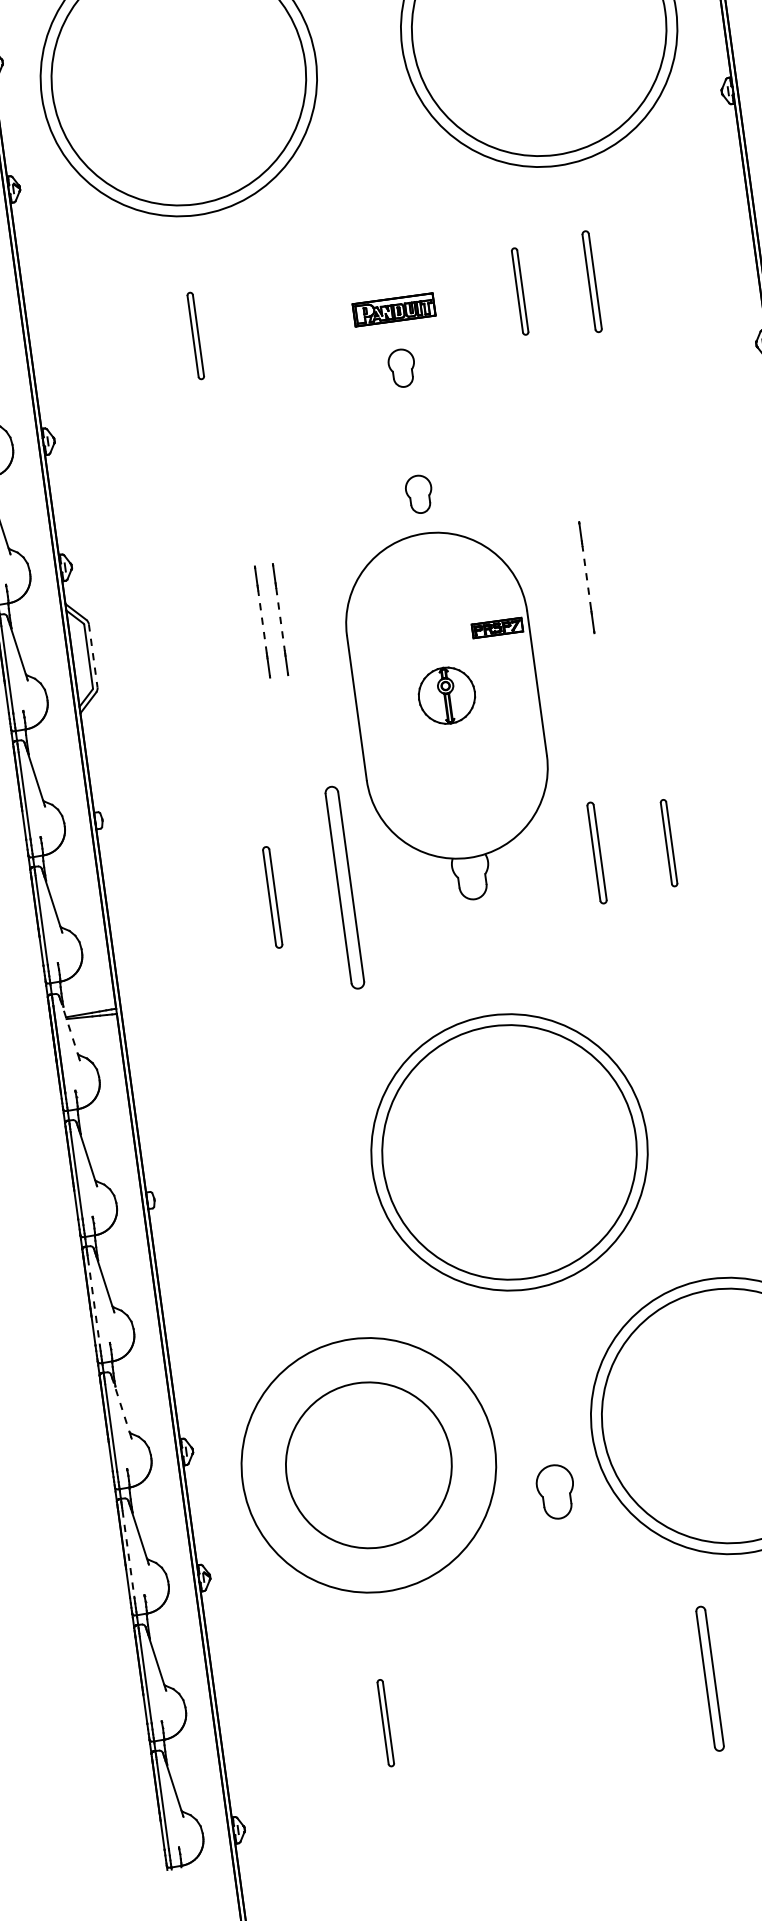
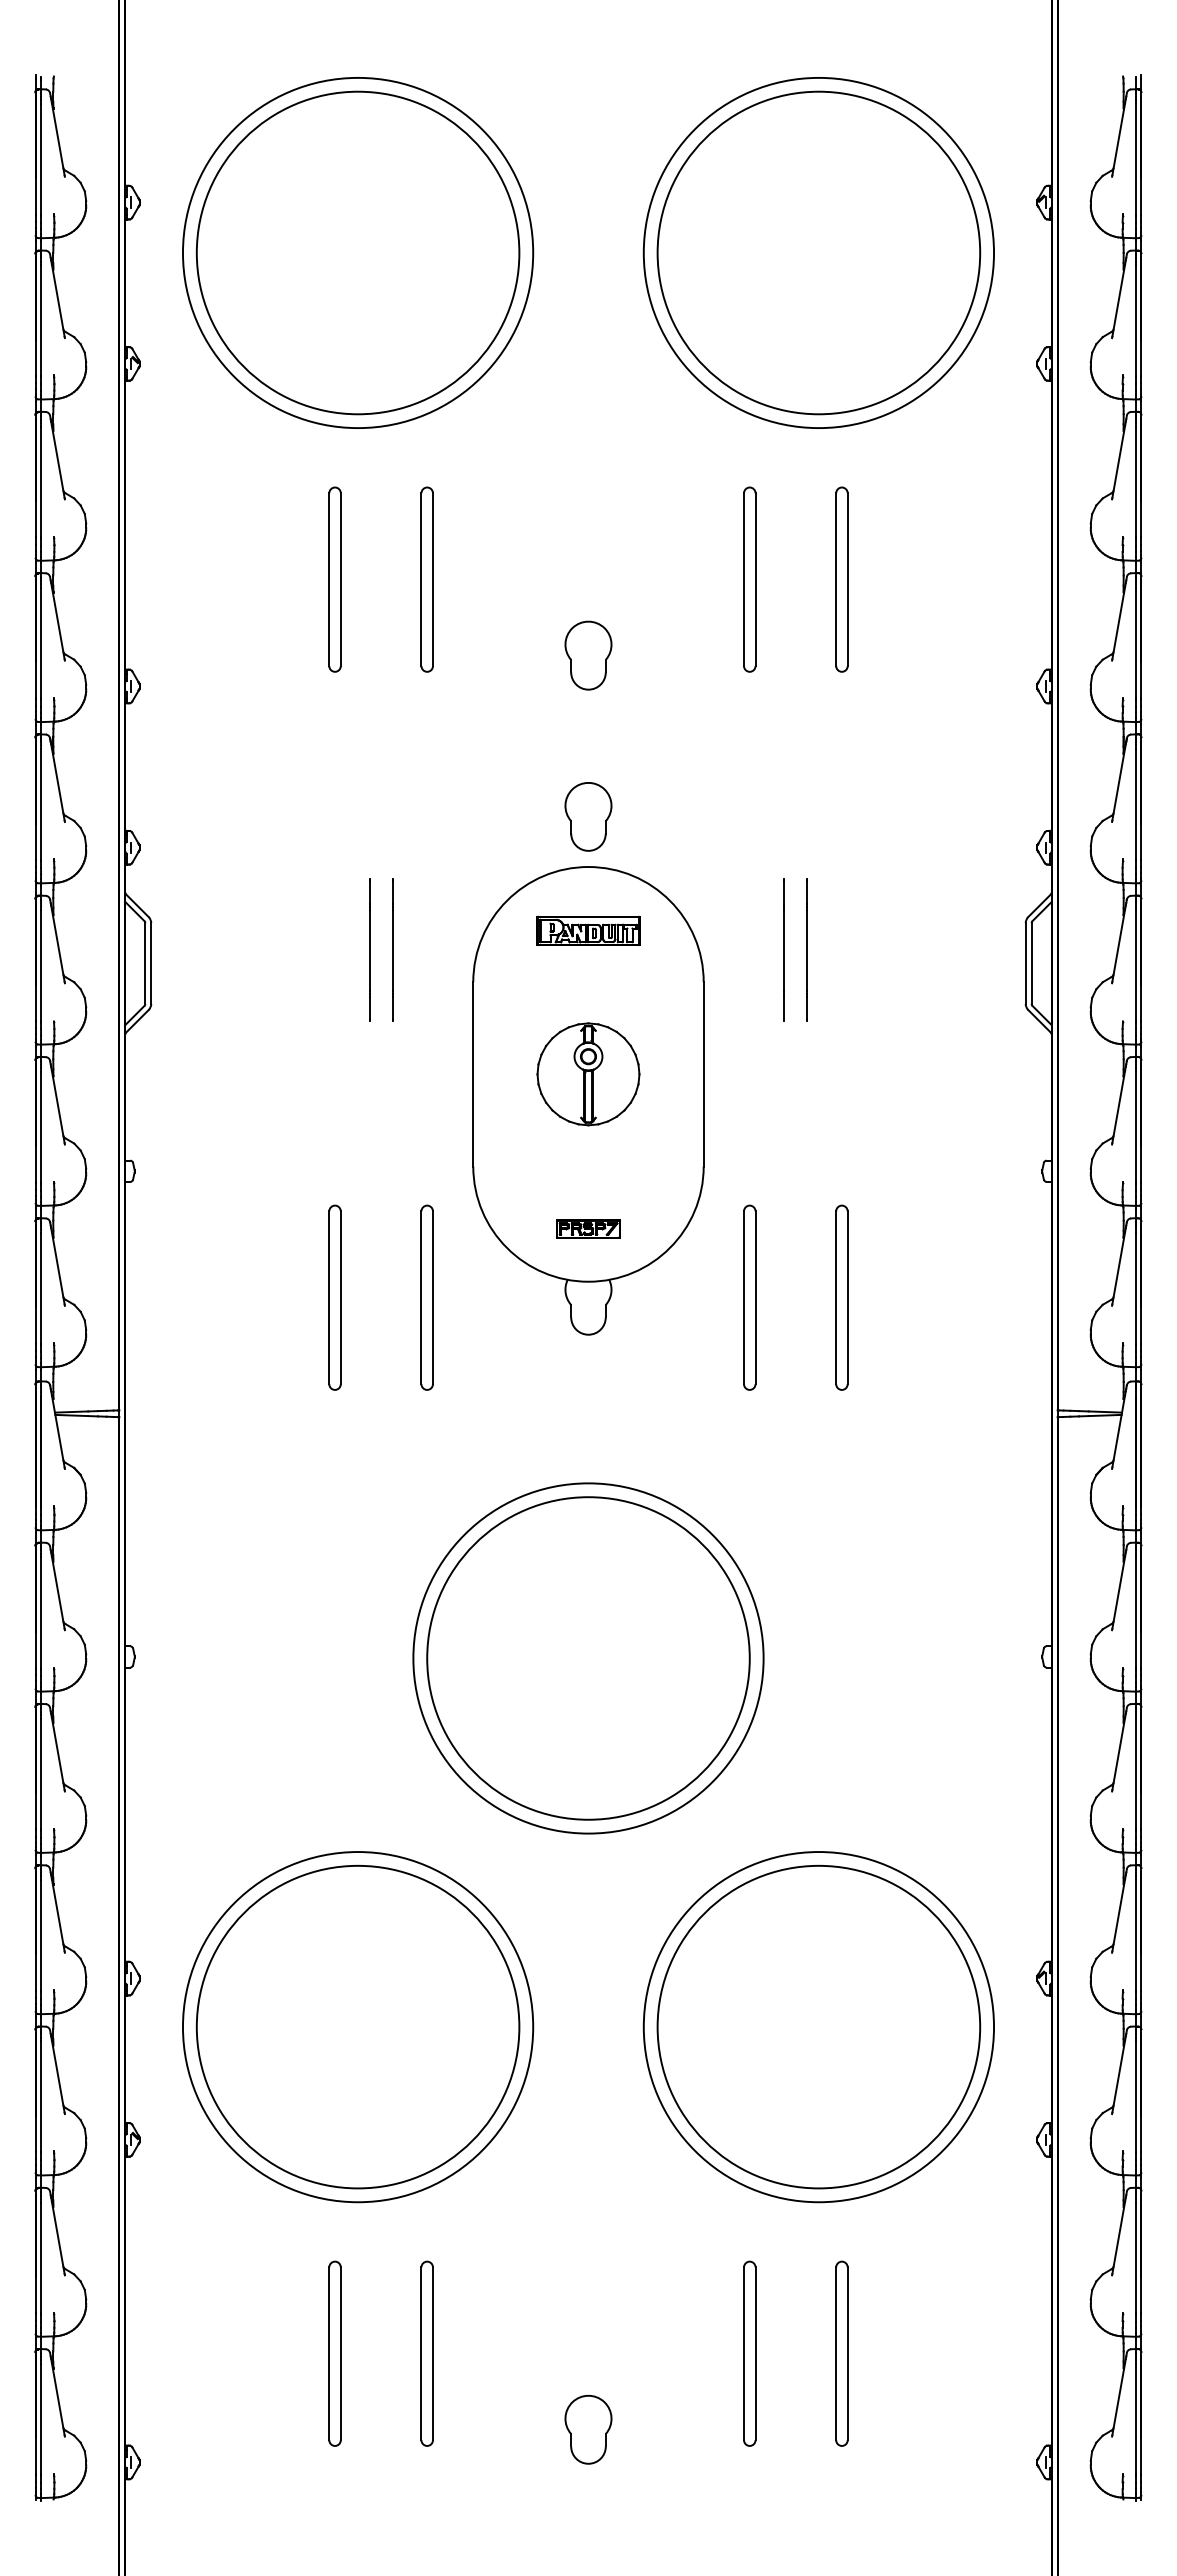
part: (591, 281) -> (841, 579), size x1.43
part: (519, 291) -> (749, 579), size x1.67
part: (394, 309) -> (588, 930), moved
part: (267, 326) -> (426, 579), added
part: (195, 335) -> (334, 579), size x1.67
part: (402, 368) -> (588, 655), size x1.43
part: (419, 494) -> (588, 816), size x1.43
line: (604, 574) -> (806, 949), added
line: (586, 577) -> (784, 949), dashed -> solid
line: (280, 619) -> (392, 950), dashed -> solid
line: (262, 621) -> (369, 949), dashed -> solid
part: (497, 627) -> (588, 1228), moved
line: (93, 656) -> (151, 964), dashed -> solid
part: (447, 695) -> (588, 1074), size x1.43
part: (668, 843) -> (841, 1297), size x1.67
part: (596, 852) -> (749, 1297), size x1.43
part: (344, 887) -> (426, 1297), size x0.71
part: (272, 897) -> (334, 1297), size x1.43
line: (70, 1031) -> (58, 1431), dashed -> solid
line: (94, 1301) -> (41, 1774), dashed -> solid
line: (122, 1410) -> (58, 1915), dashed -> solid
circle: (368, 1465) -> (357, 2027), size x1.67
part: (556, 1491) -> (588, 2429), moved
line: (128, 1554) -> (41, 2097), dashed -> solid
part: (457, 1713) -> (426, 2353), added
part: (385, 1723) -> (334, 2353), size x1.67

